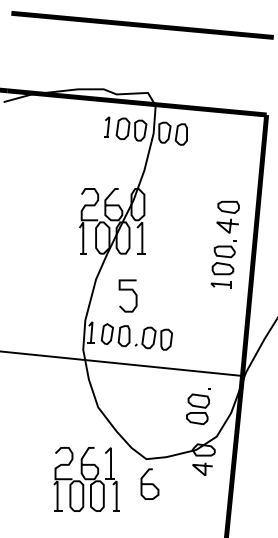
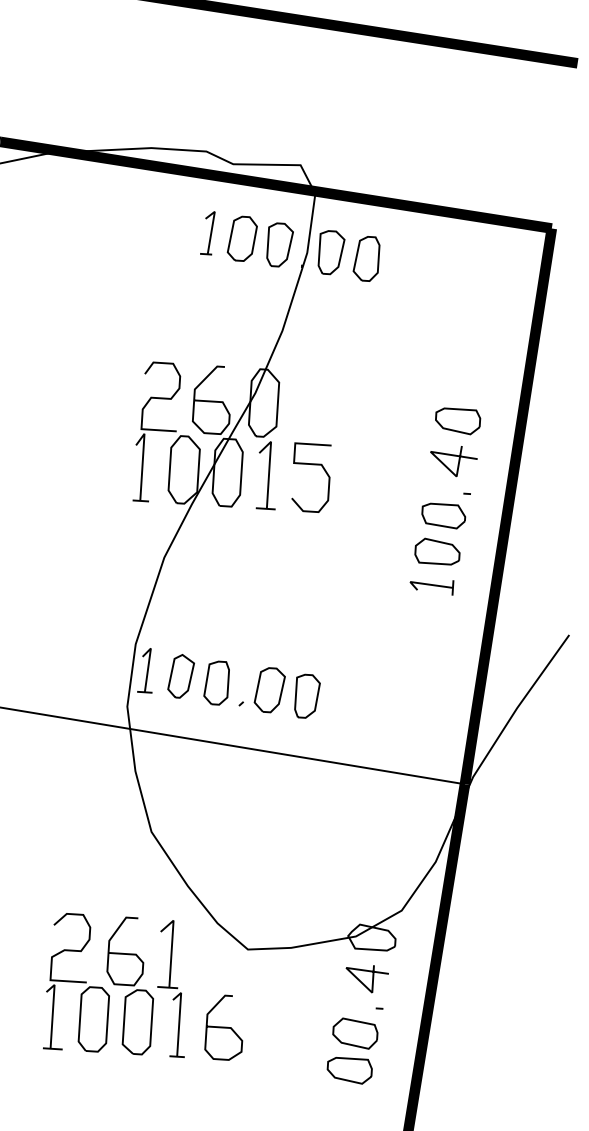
curve: (127, 290) -> (310, 466), moved
part: (198, 406) -> (353, 1045), moved
curve: (149, 483) -> (223, 1026), moved

